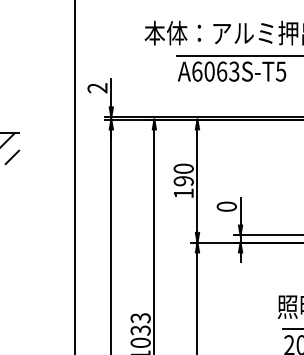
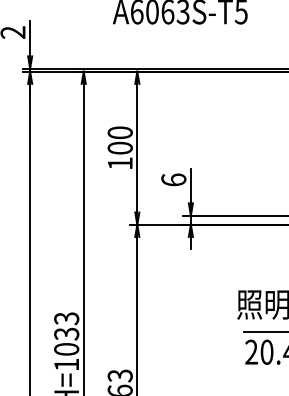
text: (183, 181) -> (119, 148), 190 -> 100
text: (226, 206) -> (173, 179), 0 -> 6

